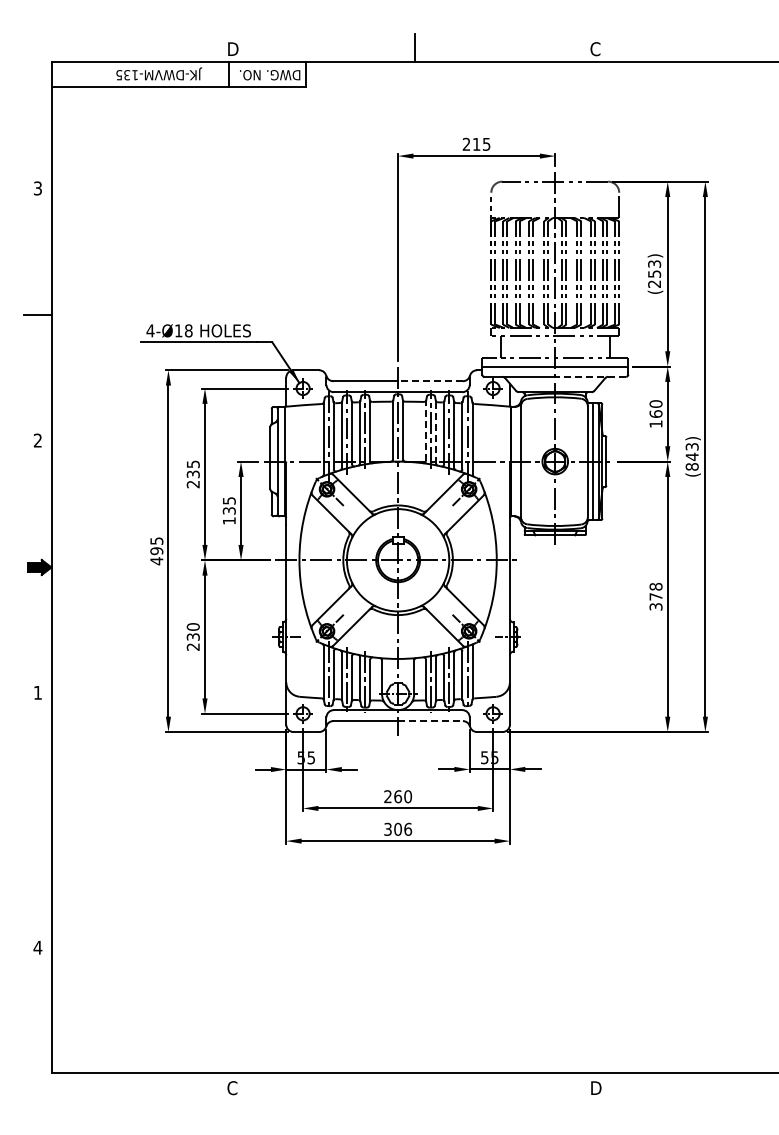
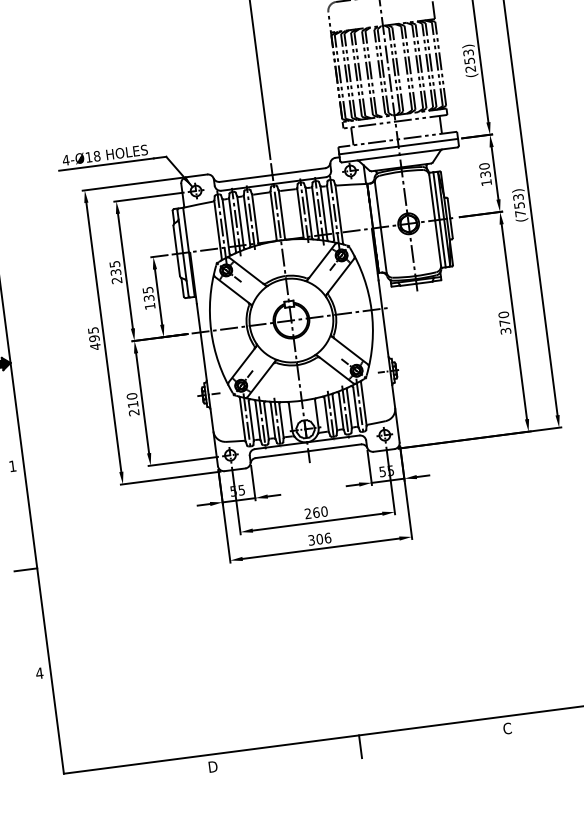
line: (590, 376) -> (428, 150), dashed -> solid
line: (430, 381) -> (298, 171), dashed -> solid
text: (655, 413) -> (485, 174), 160 -> 130
line: (425, 430) -> (299, 212), dashed -> solid
line: (436, 431) -> (309, 211), dashed -> solid
text: (691, 461) -> (519, 209), (843) -> (753)
text: (655, 586) -> (503, 314), 378 -> 370
text: (192, 636) -> (132, 404), 230 -> 210
line: (431, 721) -> (335, 448), dashed -> solid
line: (37, 820) -> (25, 570), added
line: (414, 1086) -> (360, 746), added
text: (232, 1088) -> (212, 767), C -> D
text: (595, 1088) -> (507, 728), D -> C

